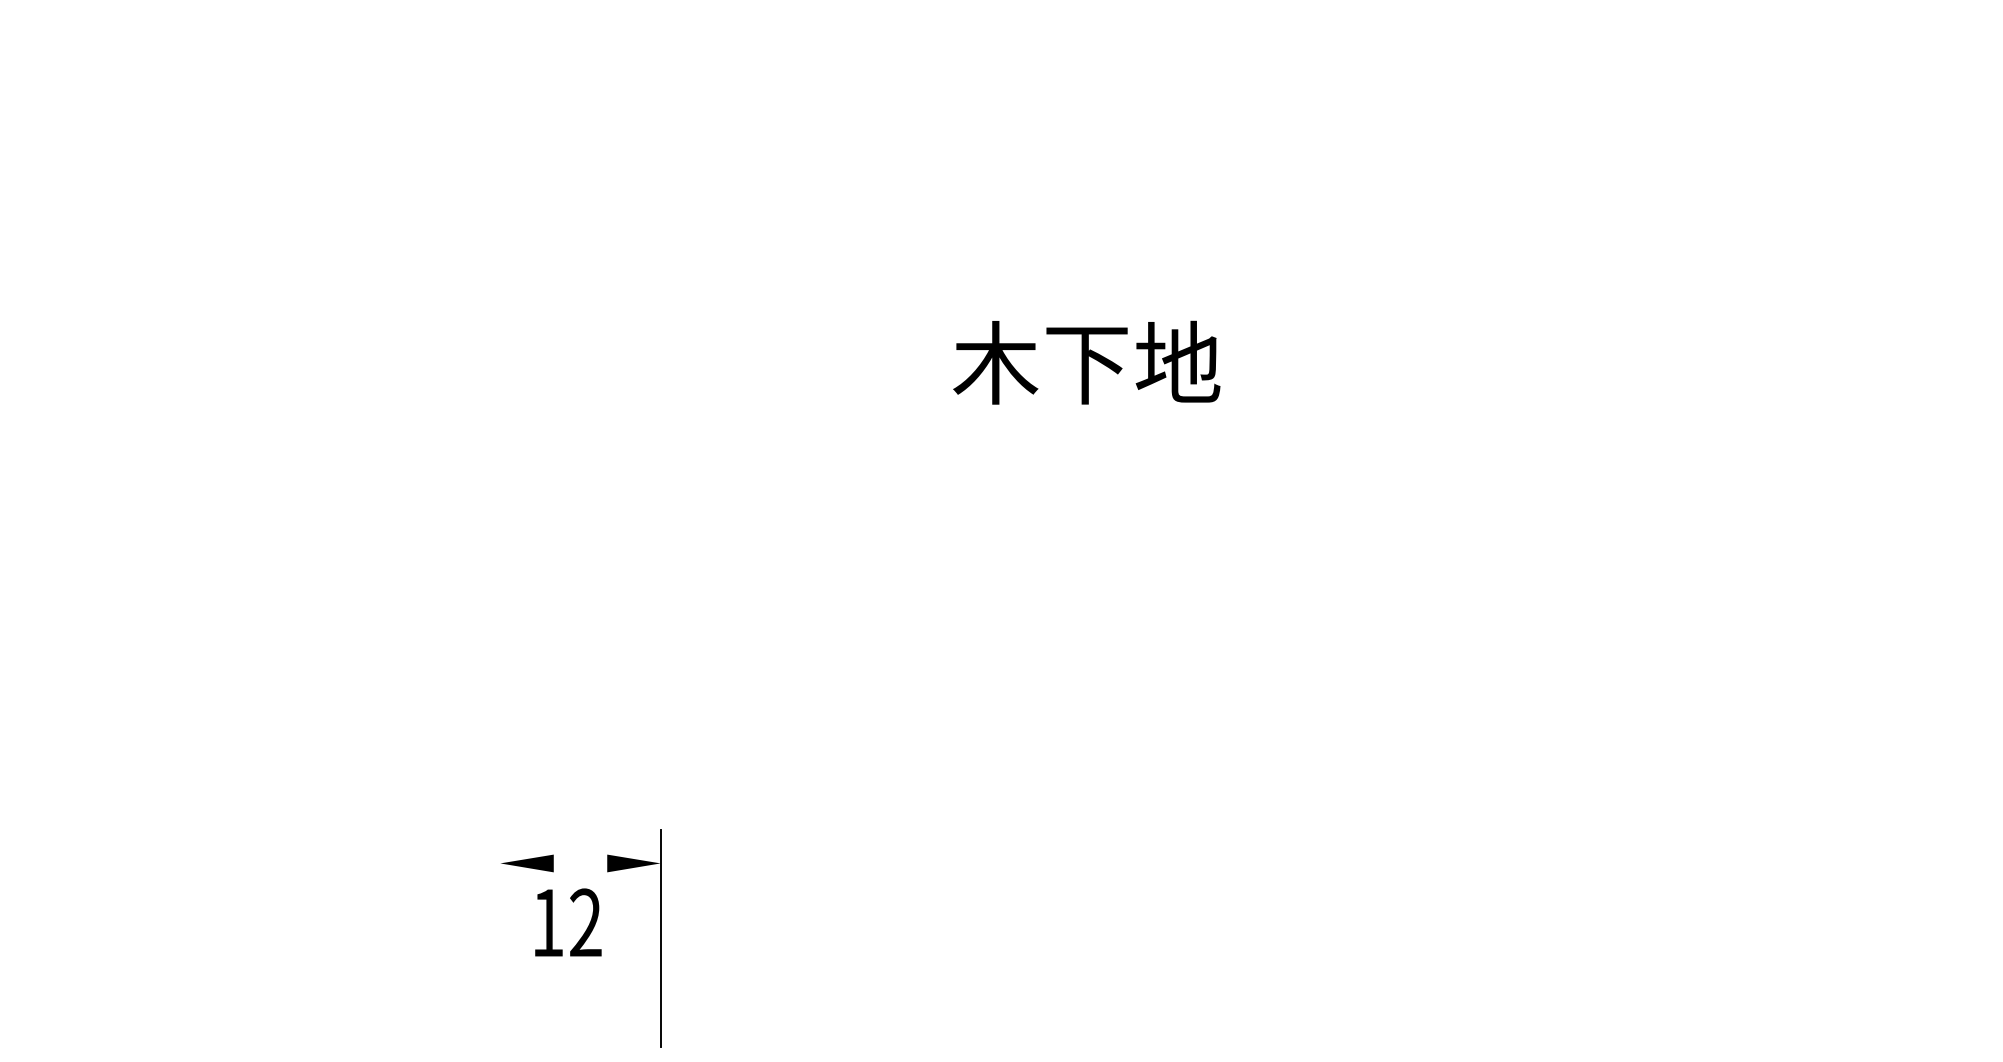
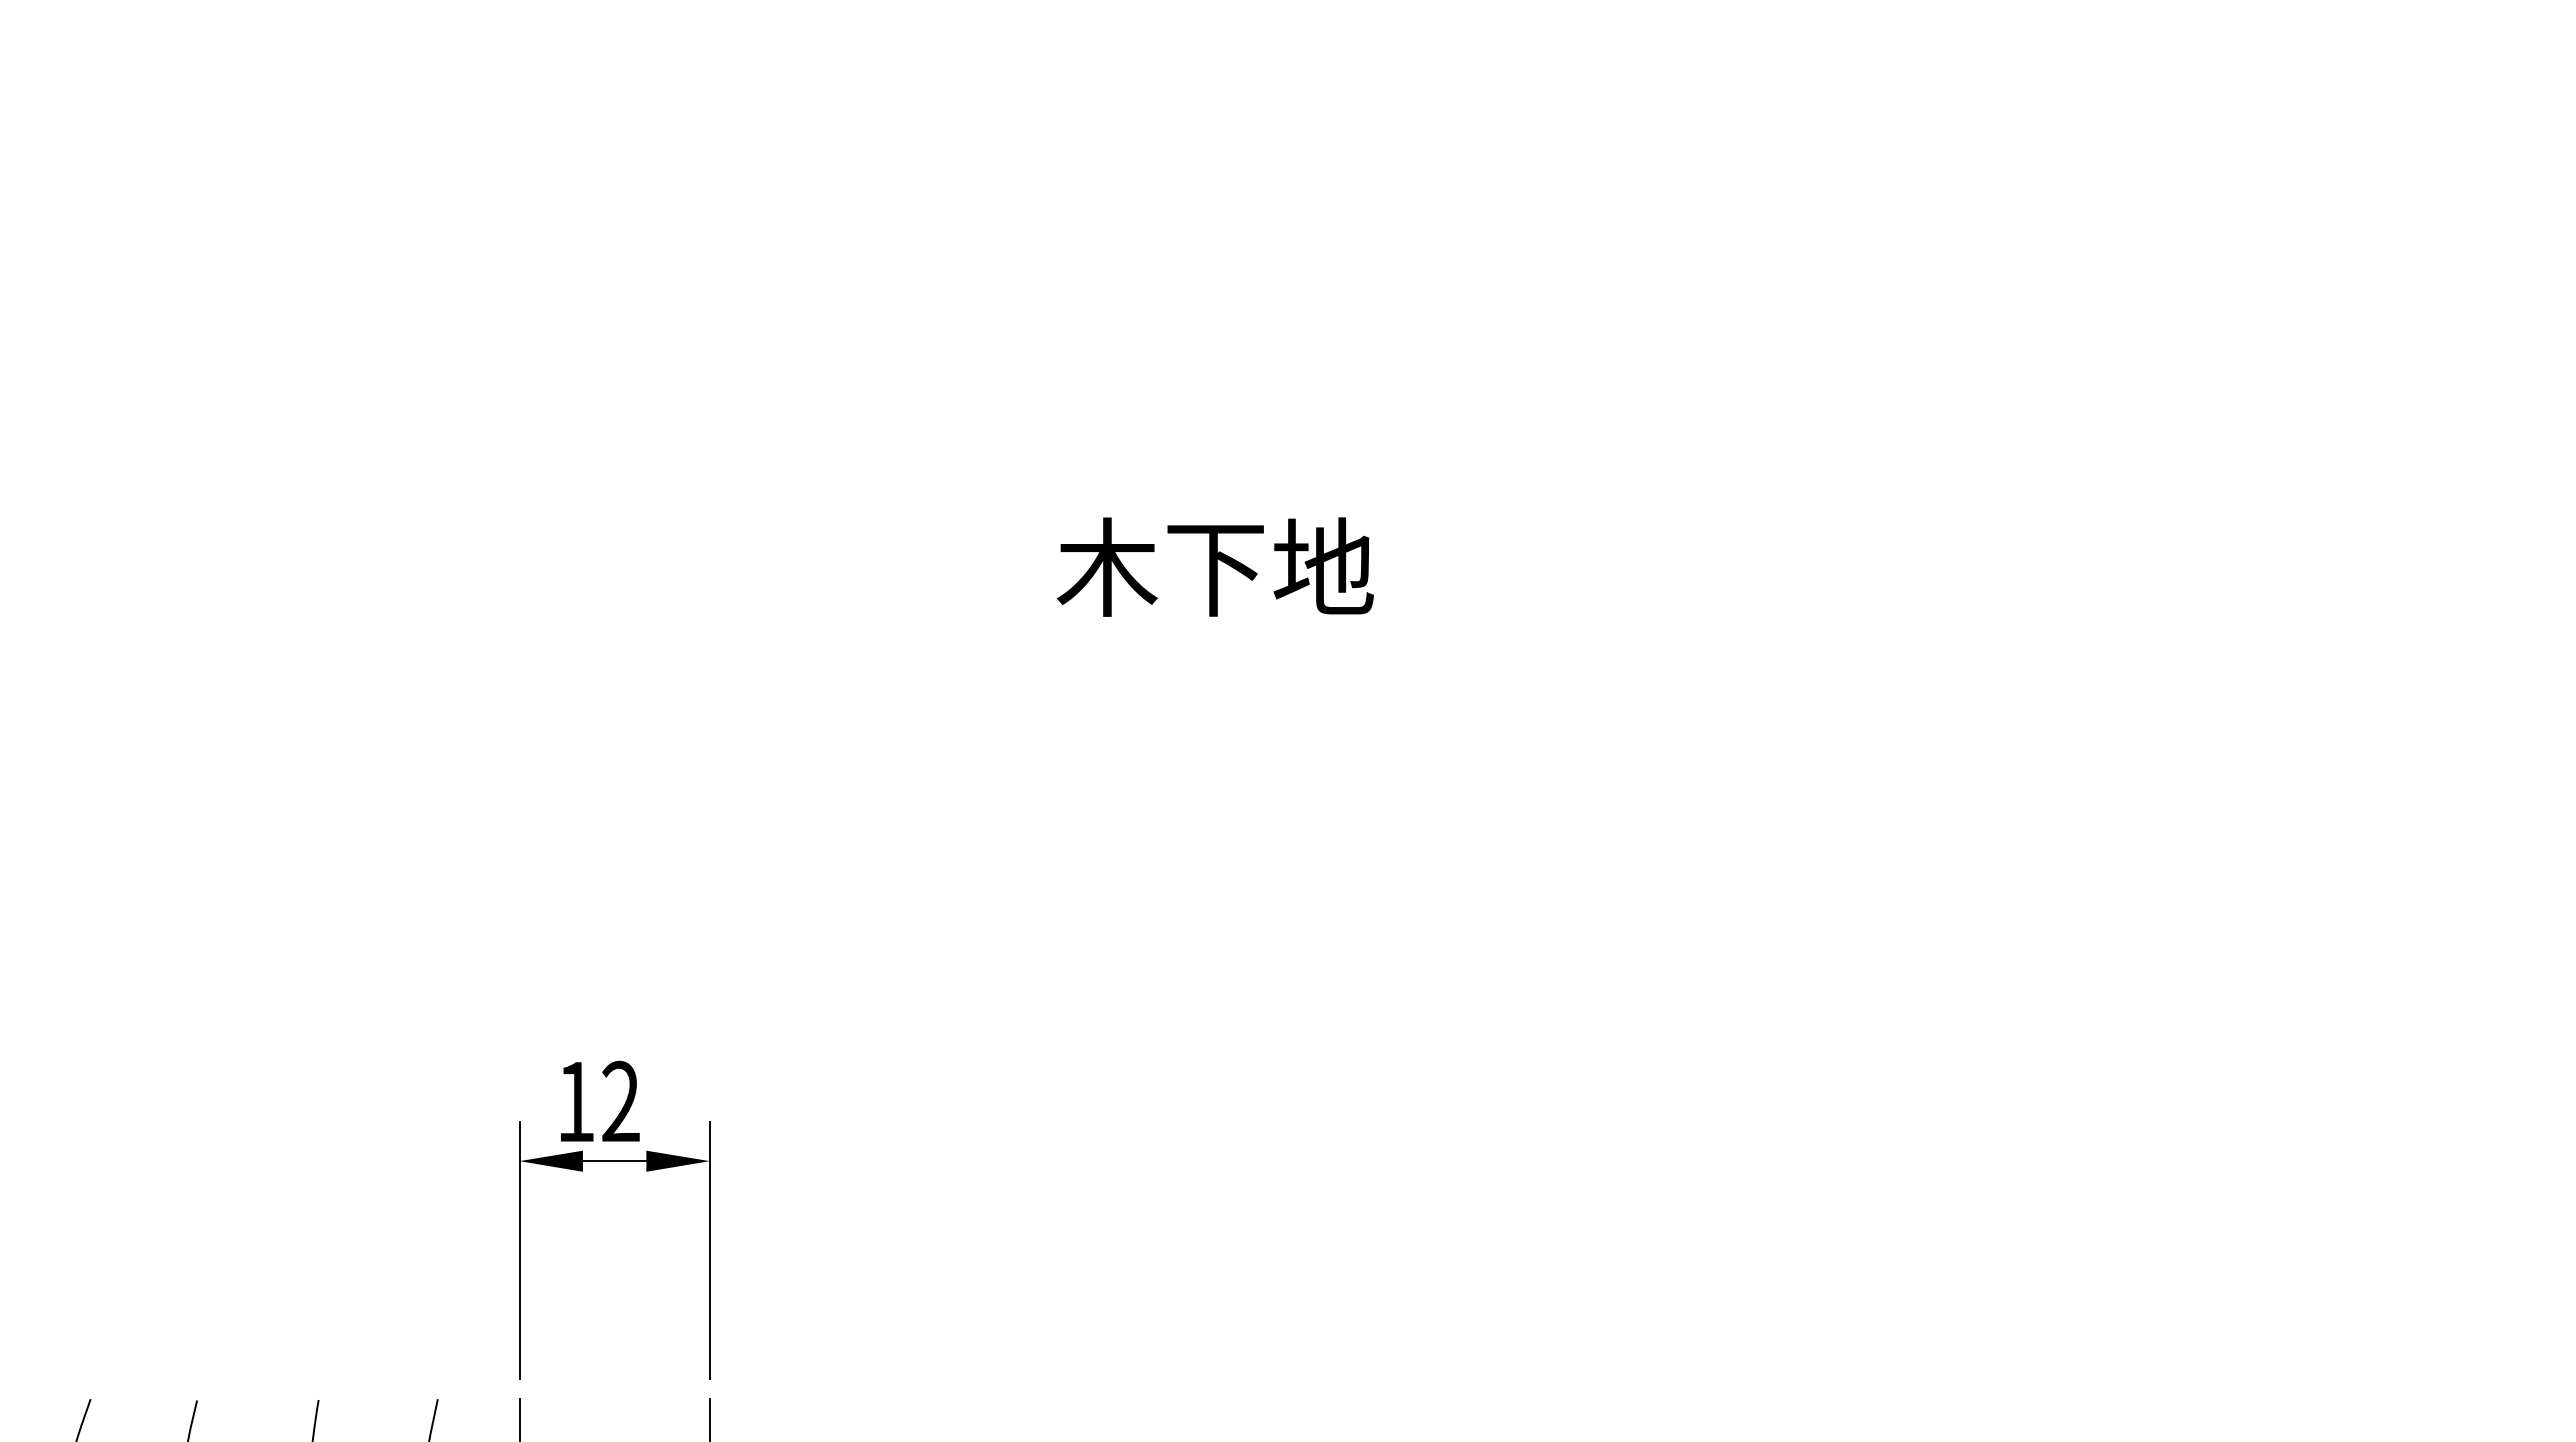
line: (580, 863) -> (614, 1161), added
text: (568, 921) -> (600, 1100), moved
line: (500, 938) -> (519, 1250), added

